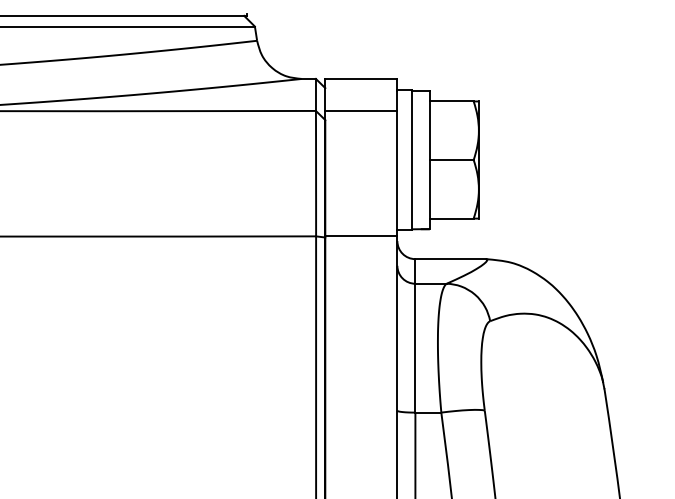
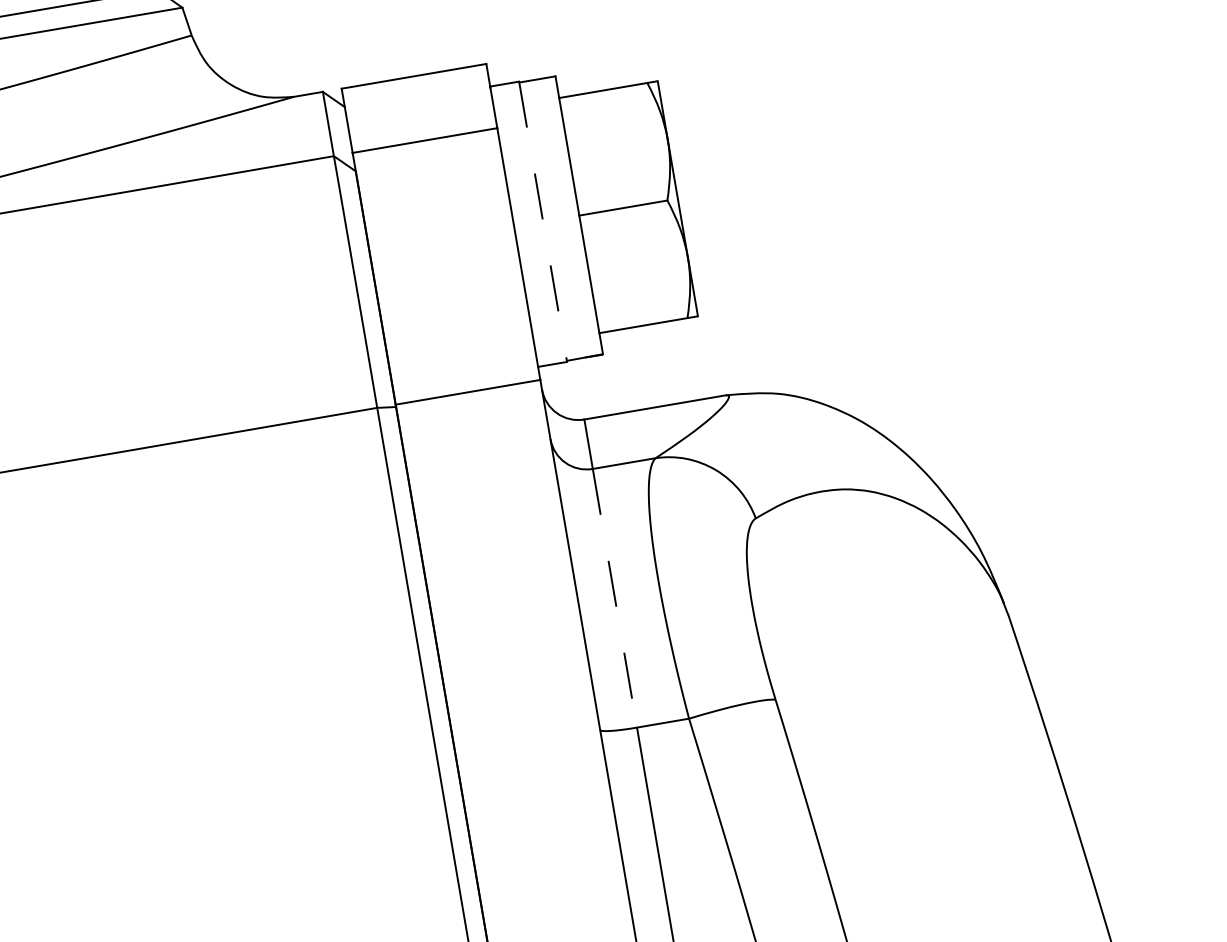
line: (411, 160) -> (542, 222), solid -> dashed
line: (415, 348) -> (615, 598), solid -> dashed

